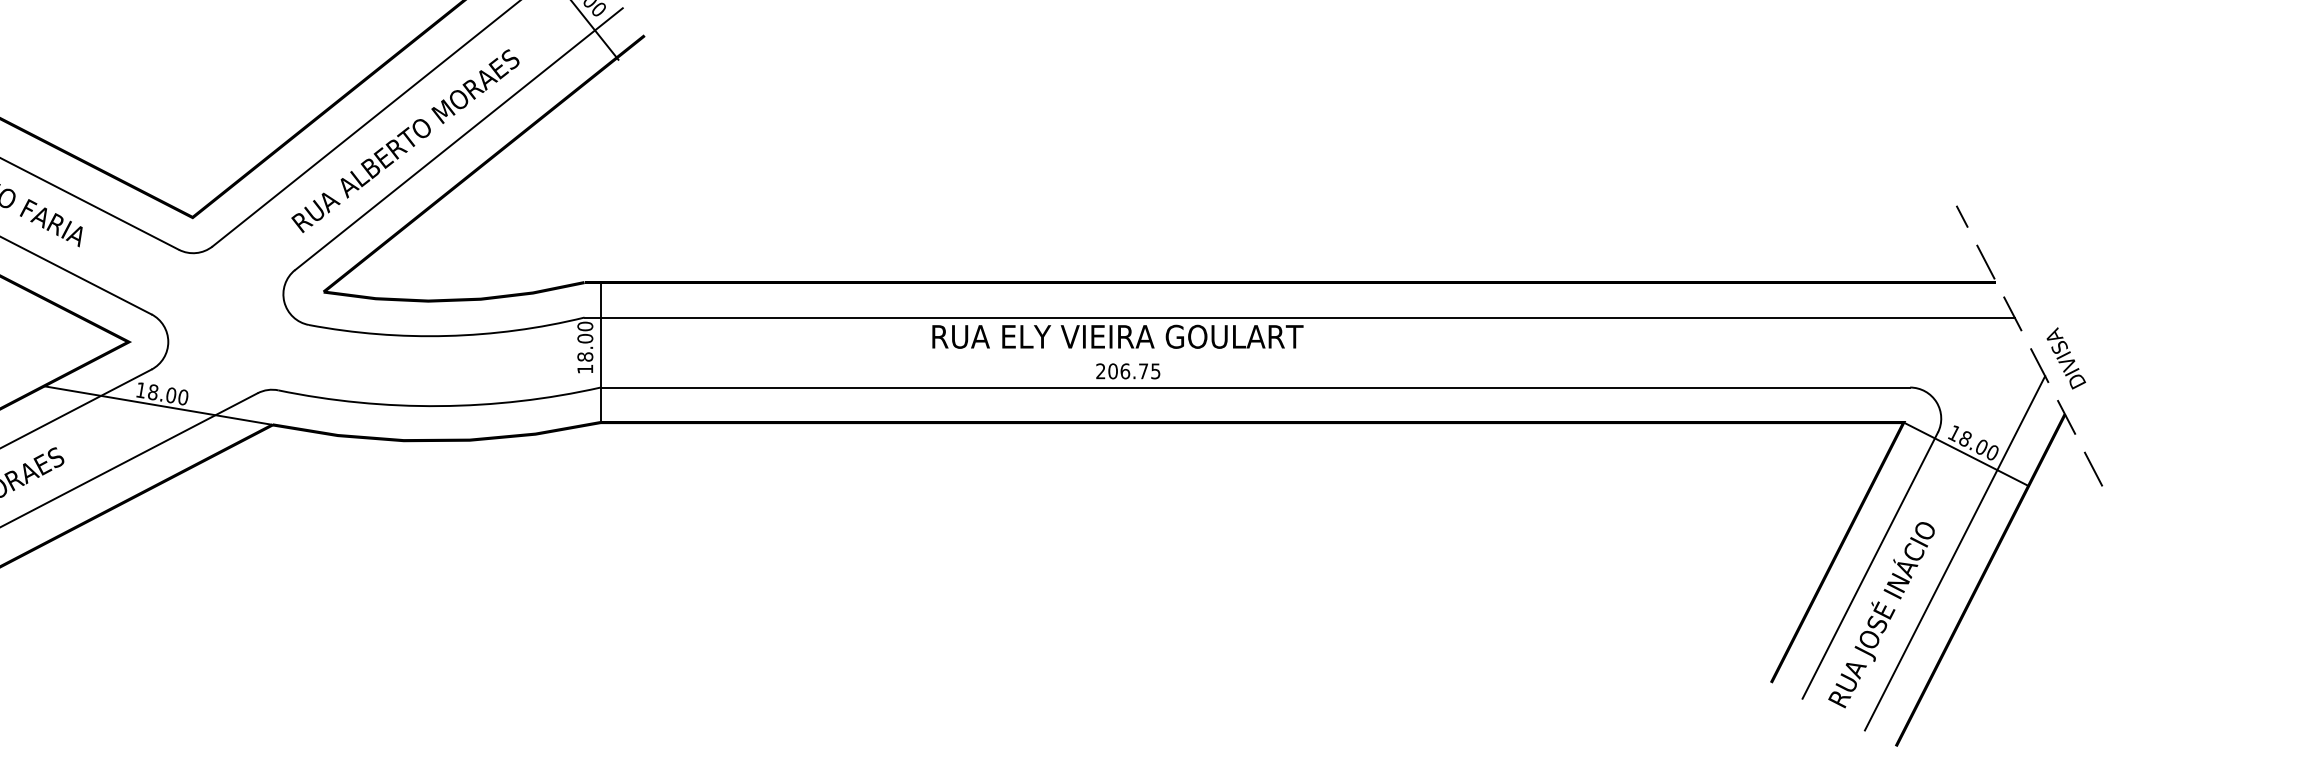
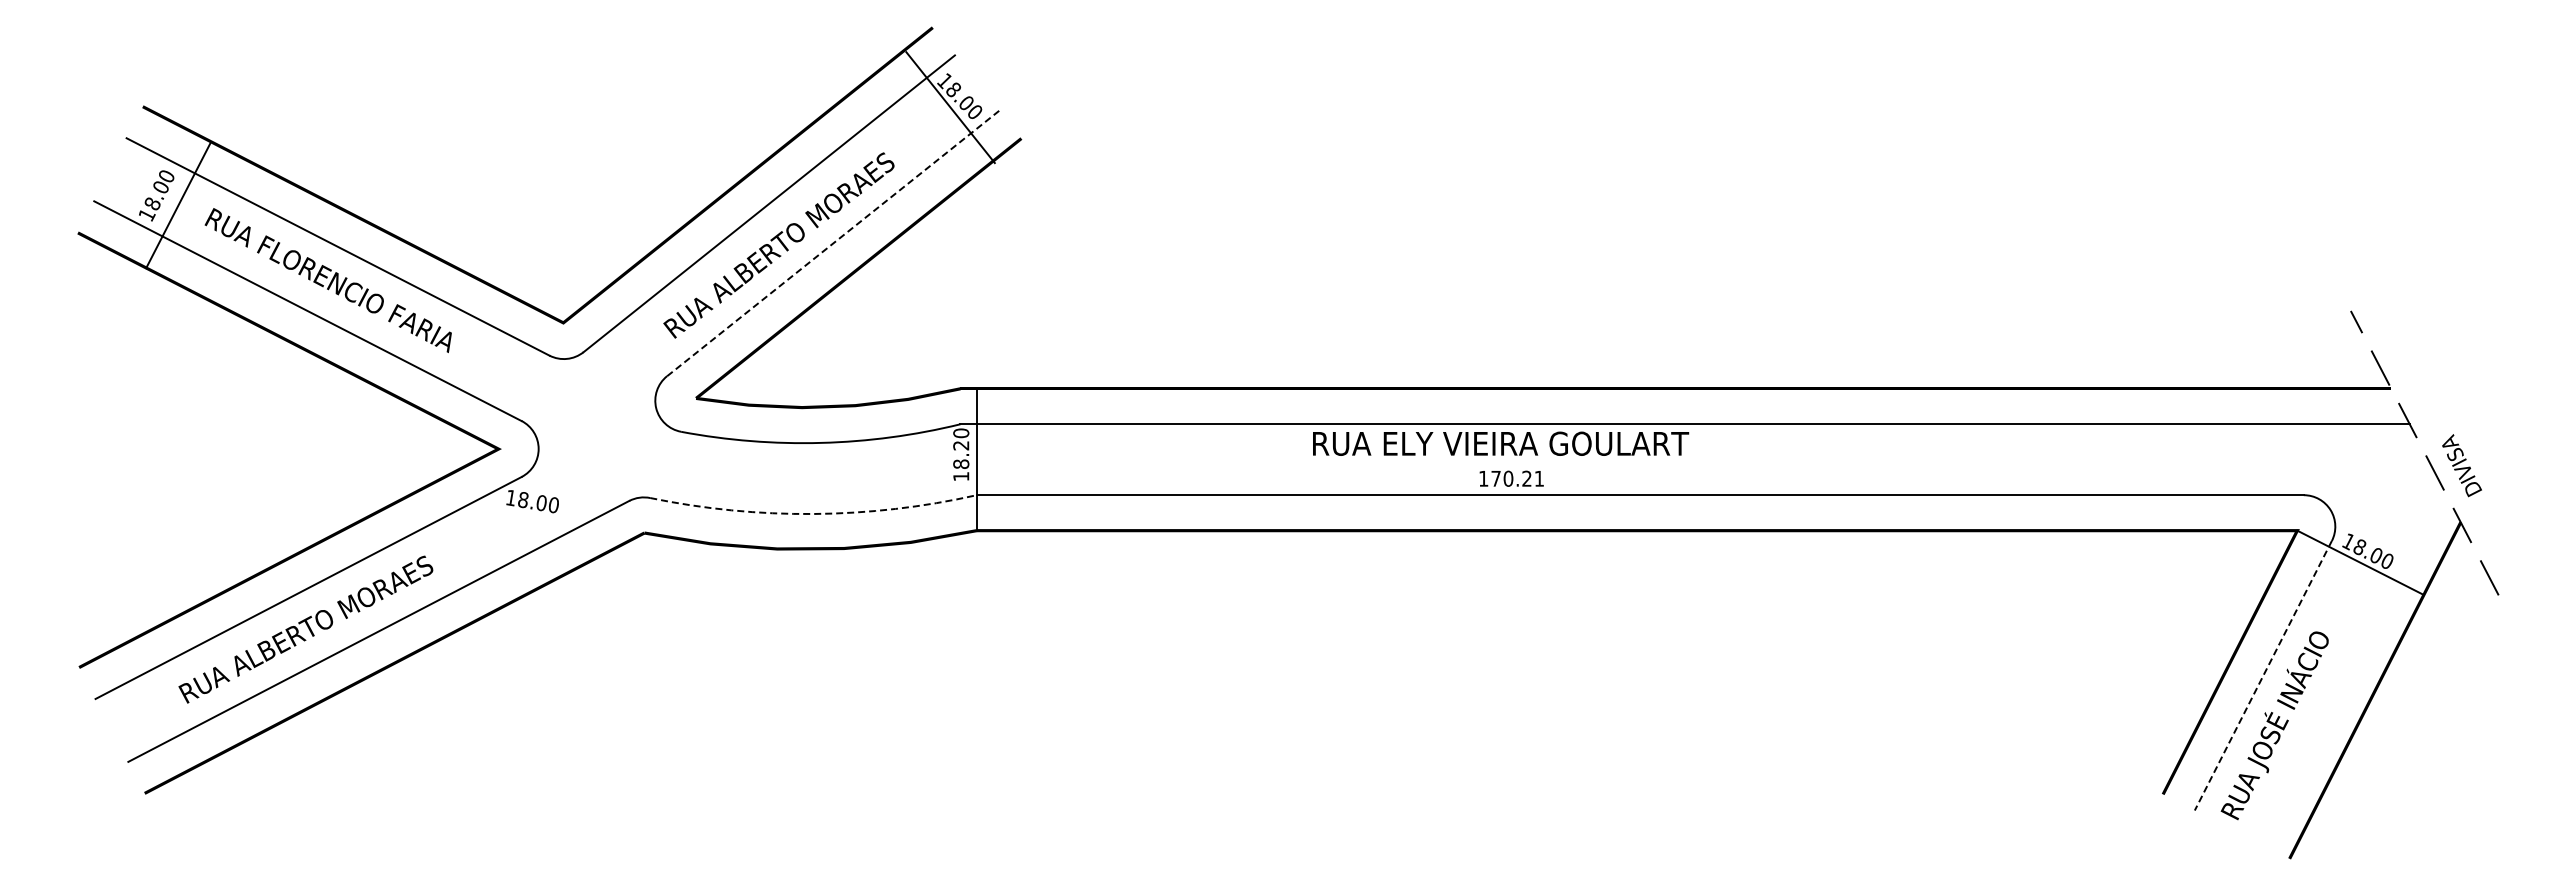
line: (459, 139) -> (833, 243), solid -> dashed
text: (585, 338) -> (961, 445), 18.00 -> 18.20
text: (1128, 371) -> (1511, 478), 206.75 -> 170.21
line: (158, 405) -> (528, 513), removed
arc: (439, 406) -> (813, 514), solid -> dashed
line: (1955, 552) -> (2349, 662), removed
line: (1870, 566) -> (2263, 676), solid -> dashed

